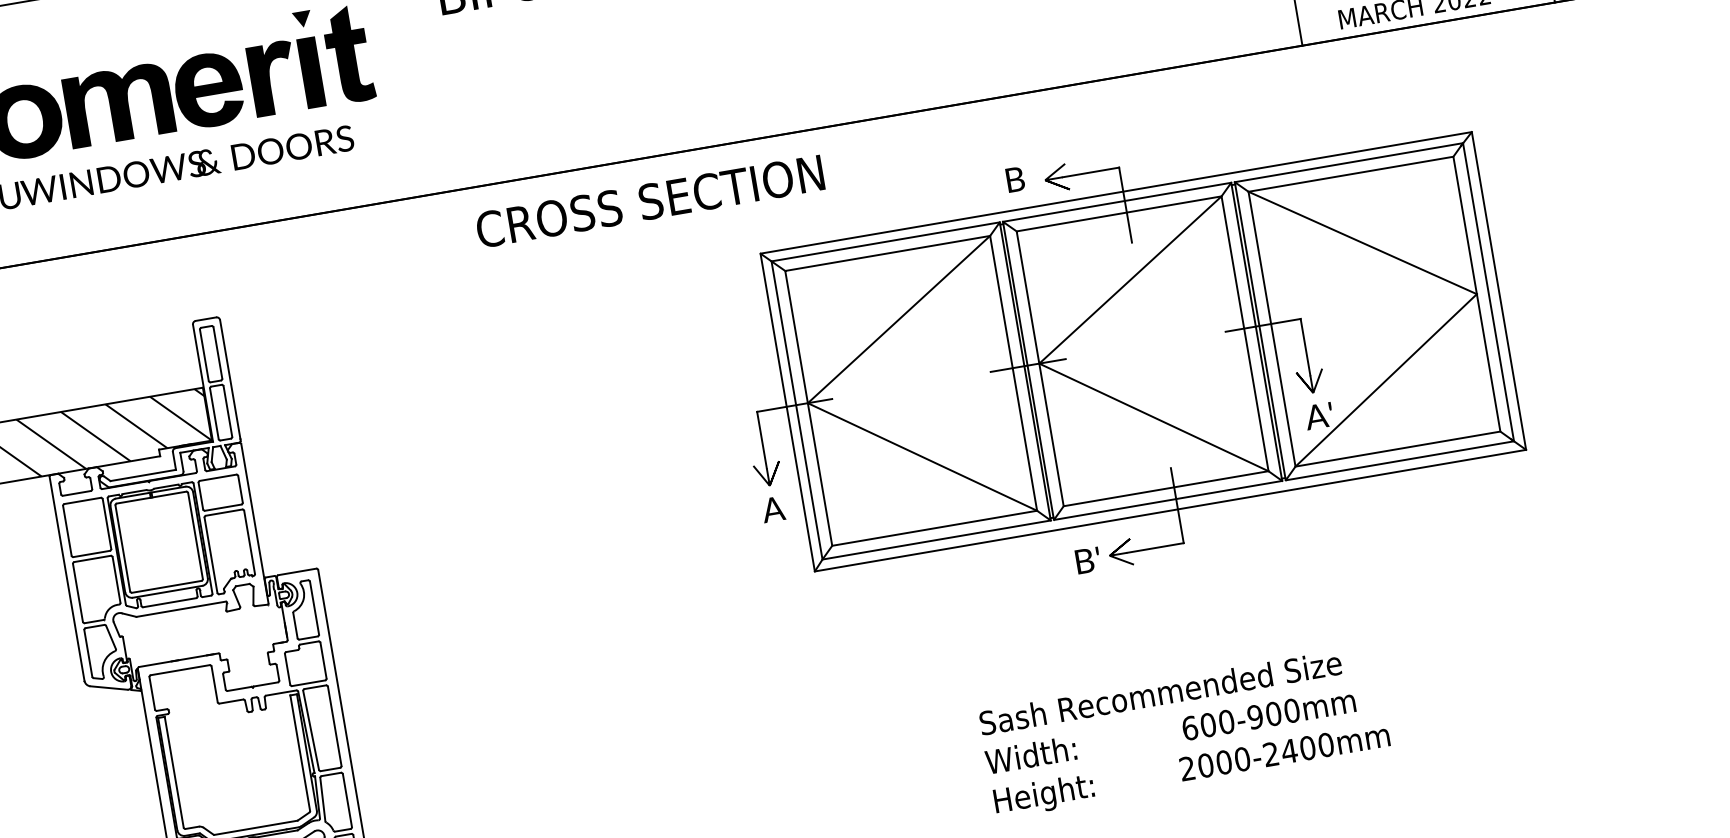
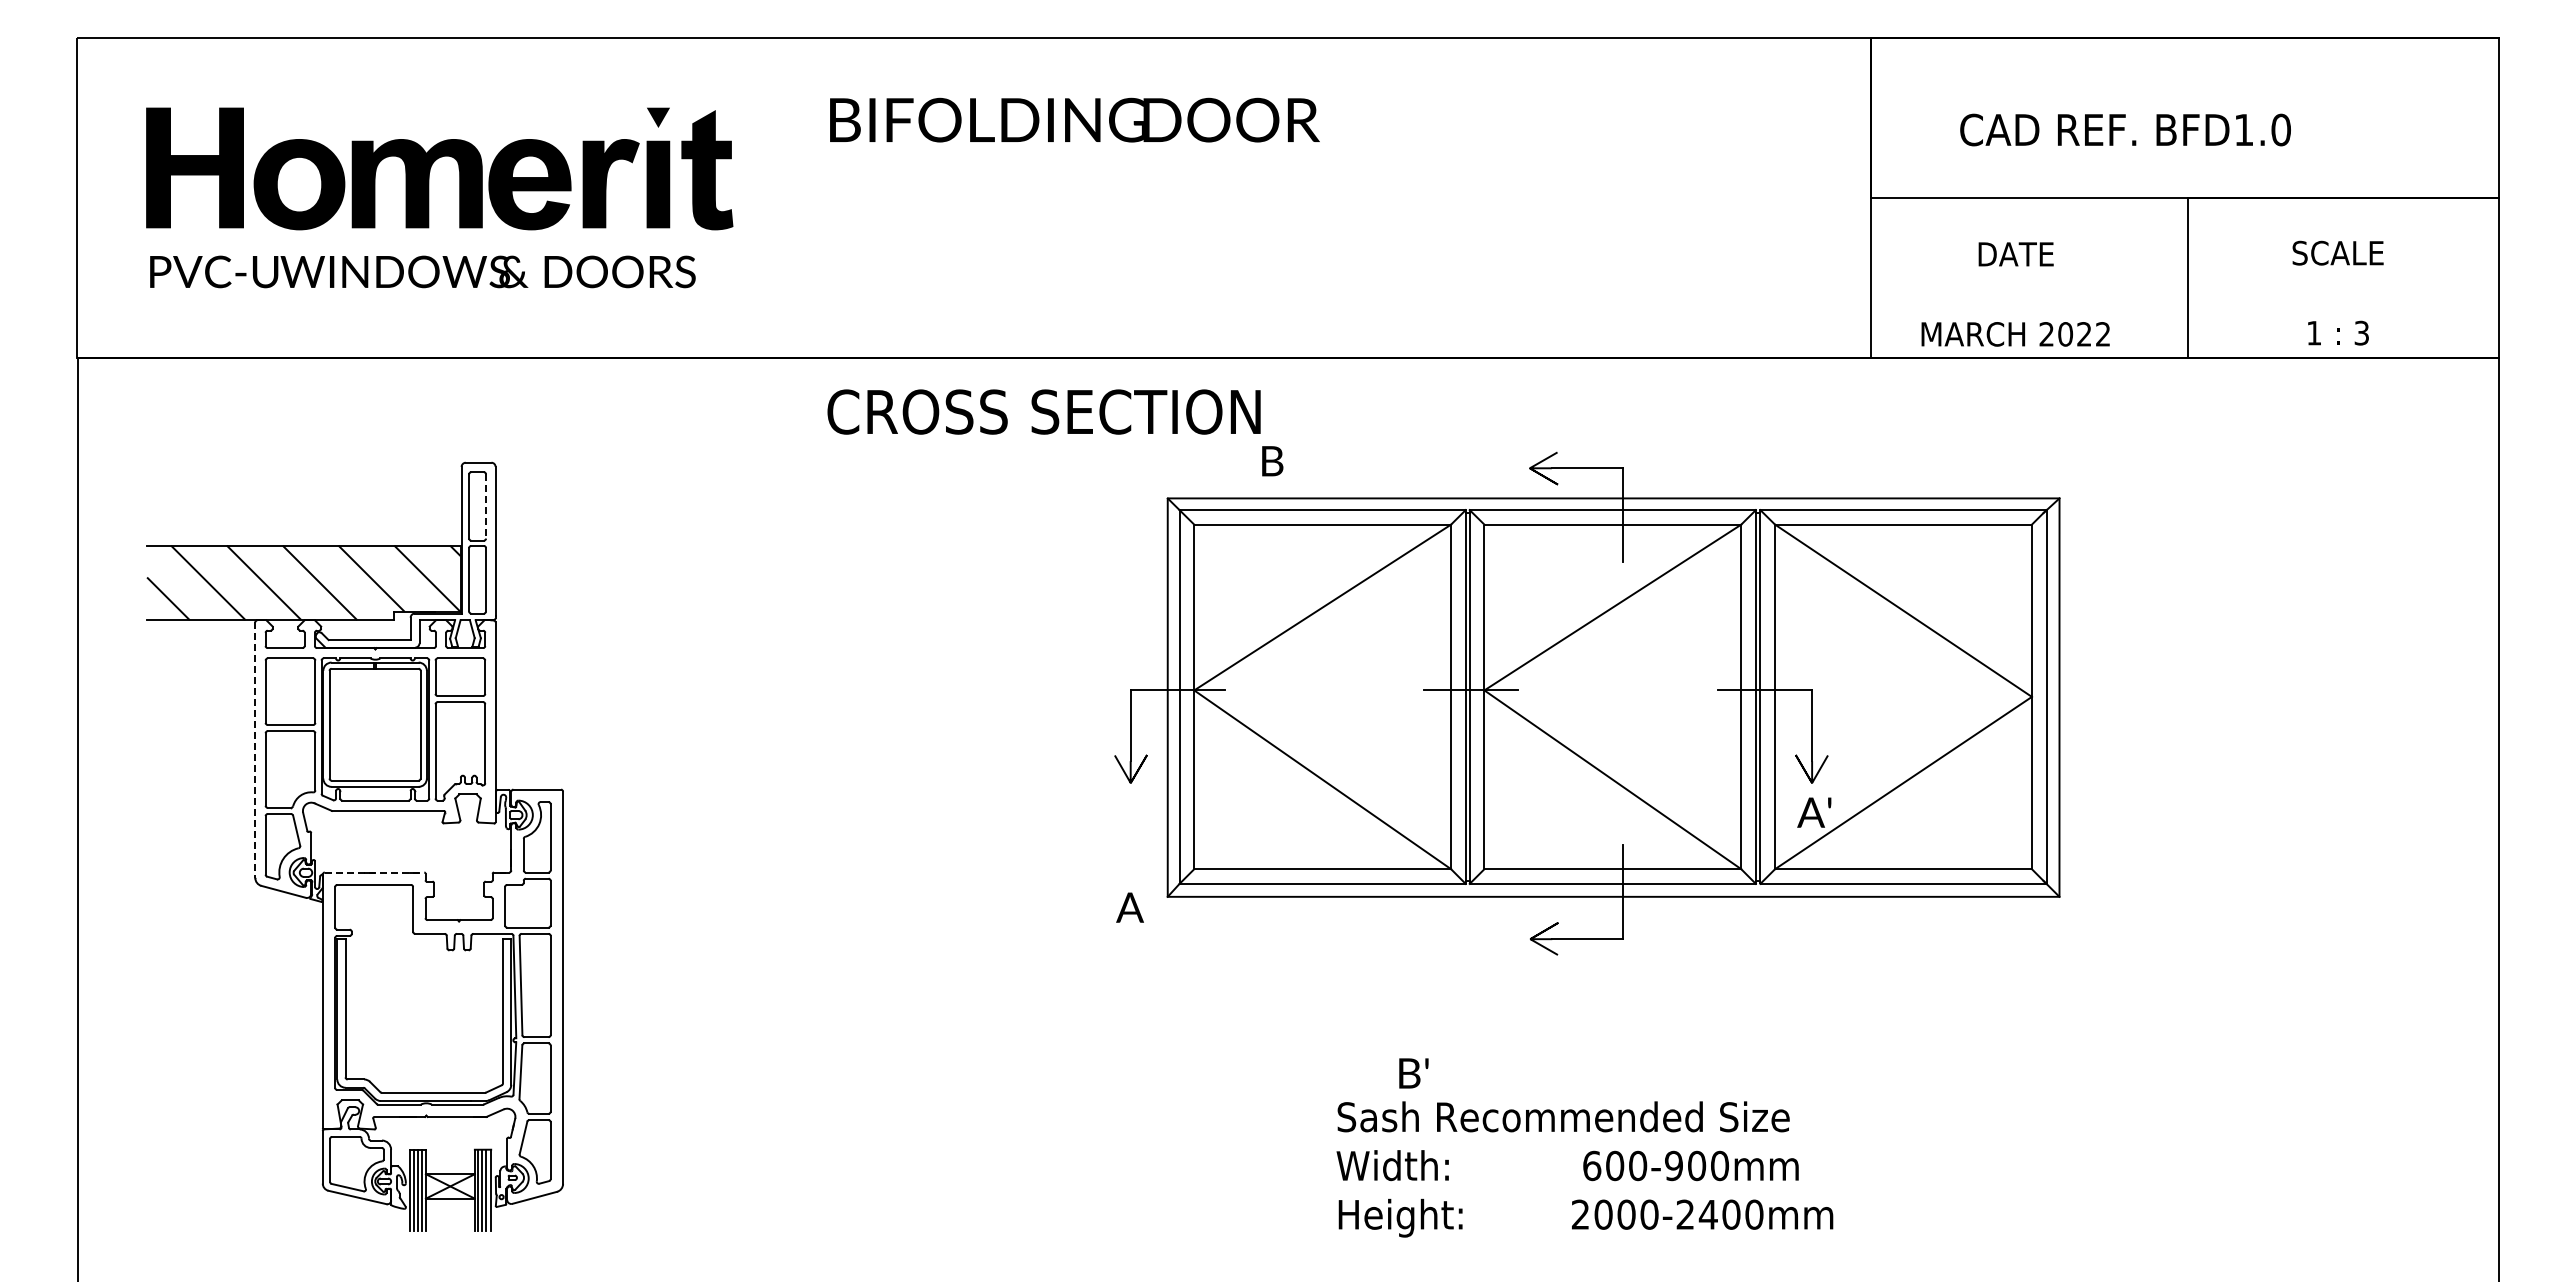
text: (1015, 179) -> (1272, 461), moved
line: (218, 352) -> (486, 506), solid -> dashed
text: (772, 509) -> (1129, 907), moved
text: (1087, 560) -> (1413, 1073), moved
line: (67, 579) -> (255, 750), solid -> dashed
line: (178, 660) -> (374, 872), solid -> dashed

